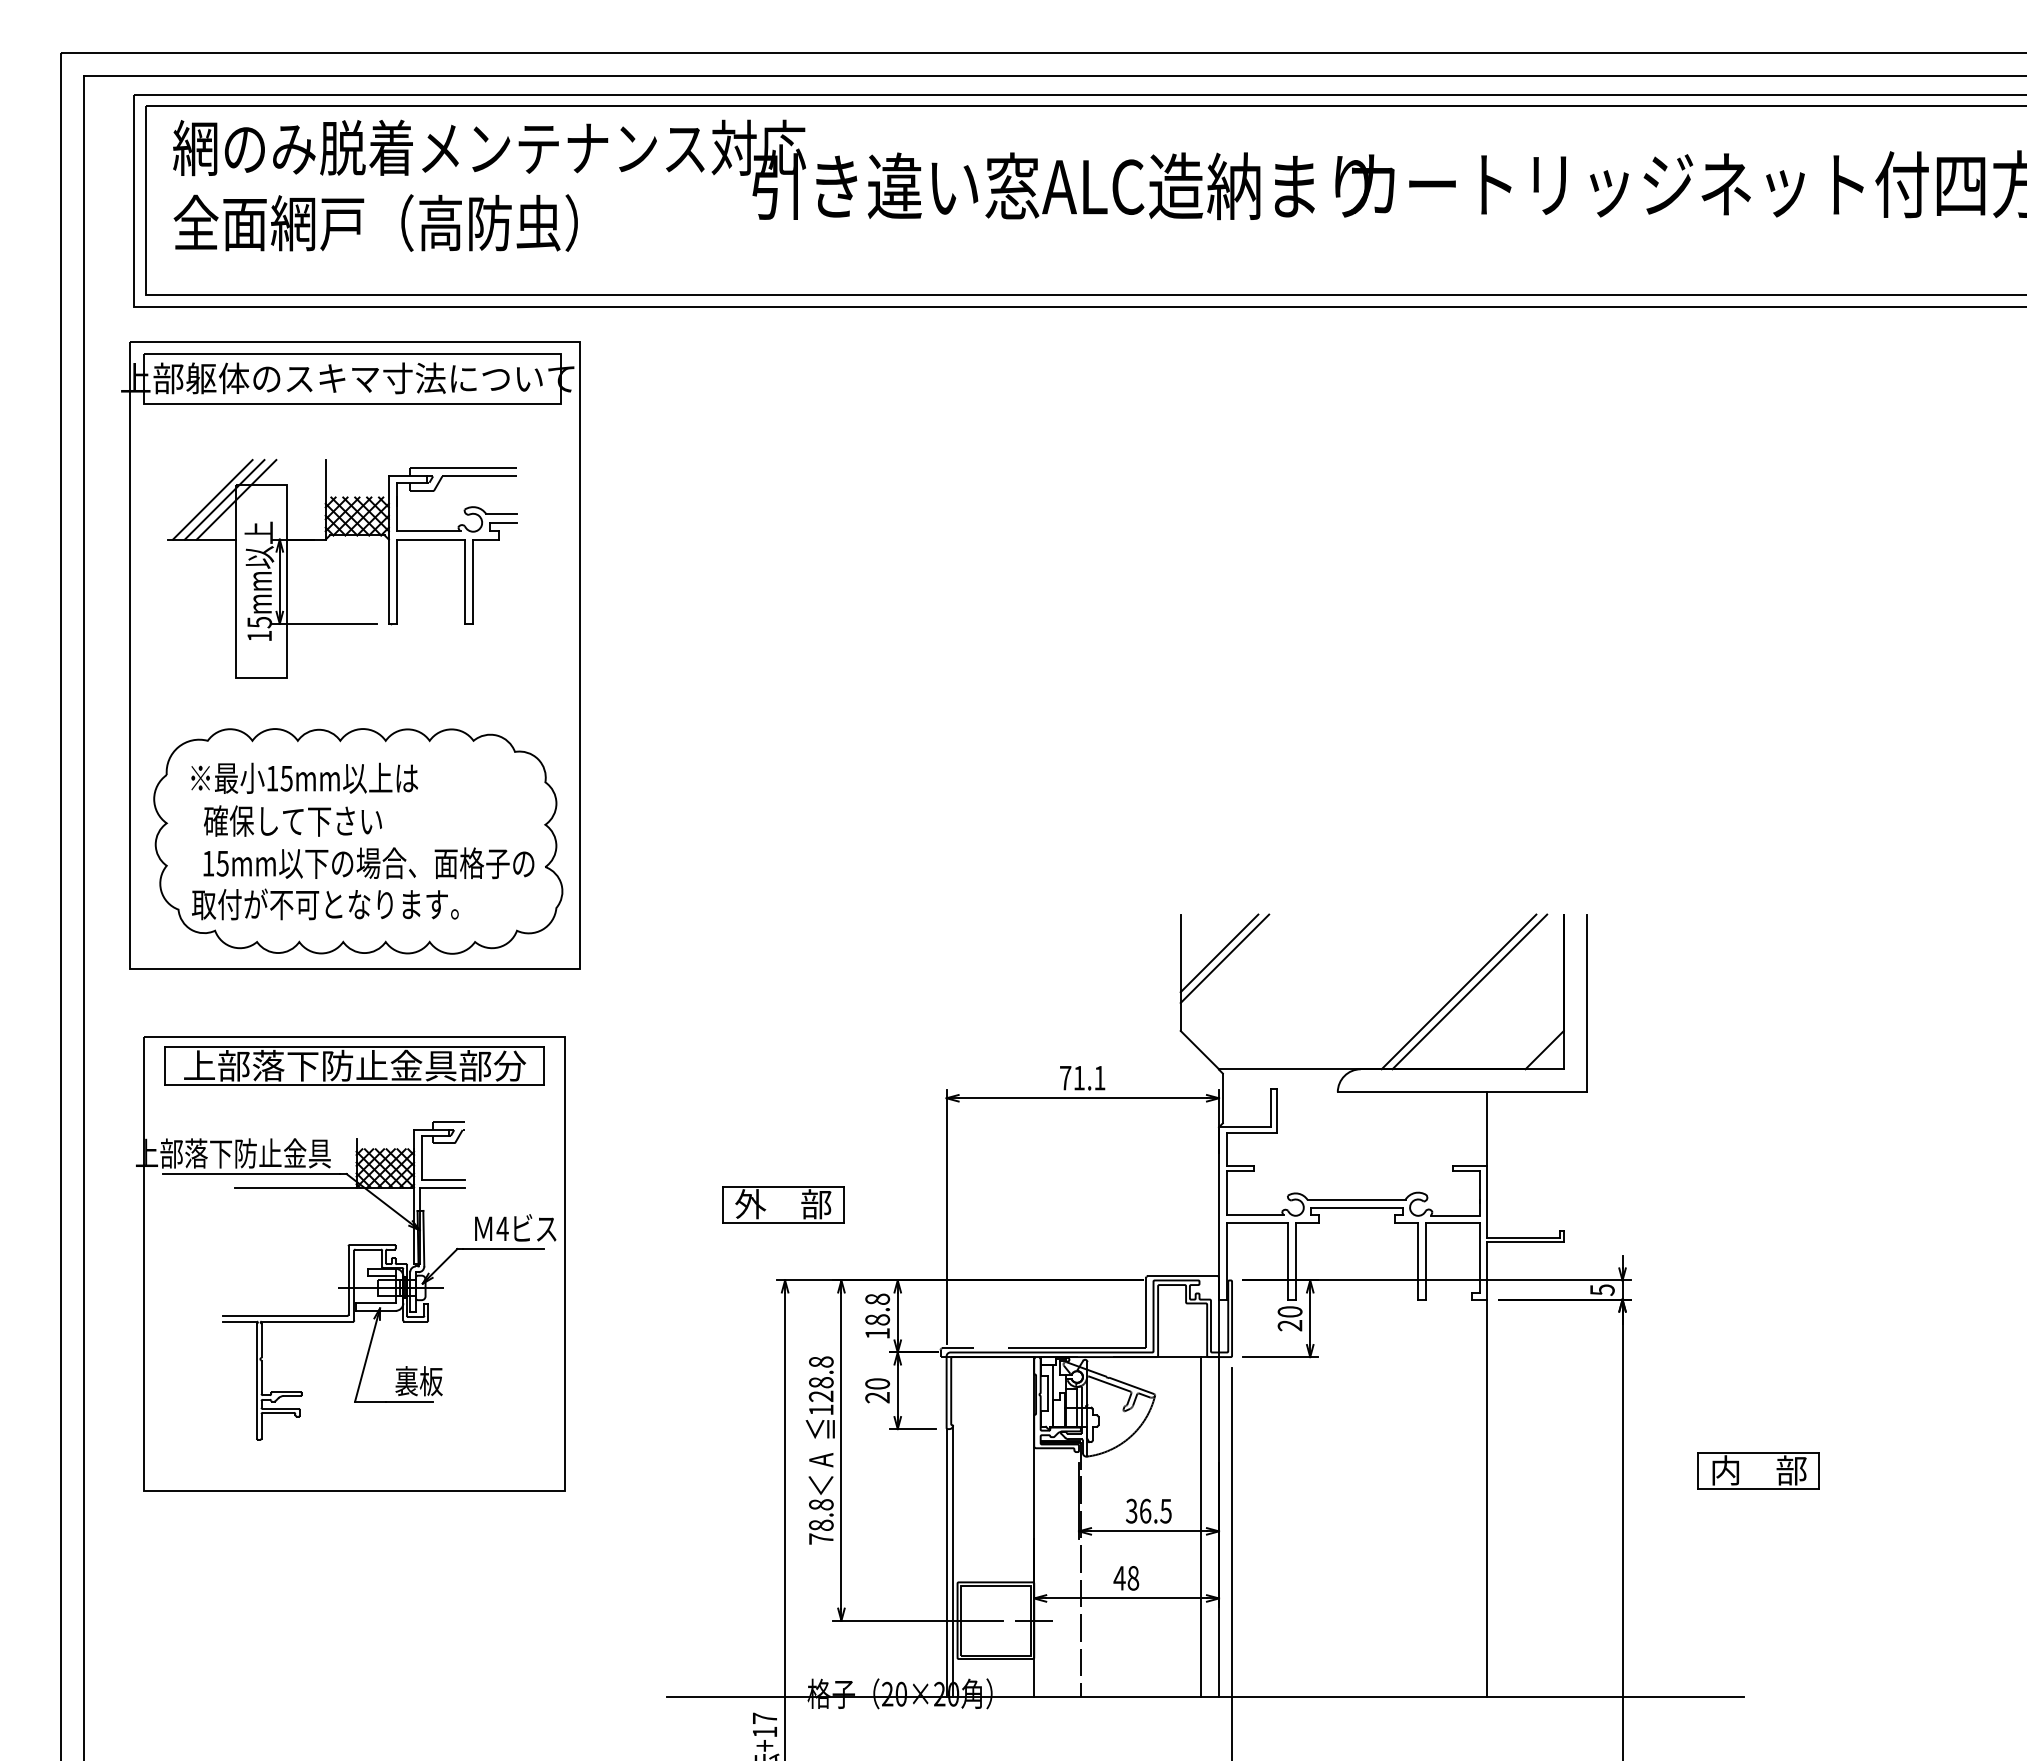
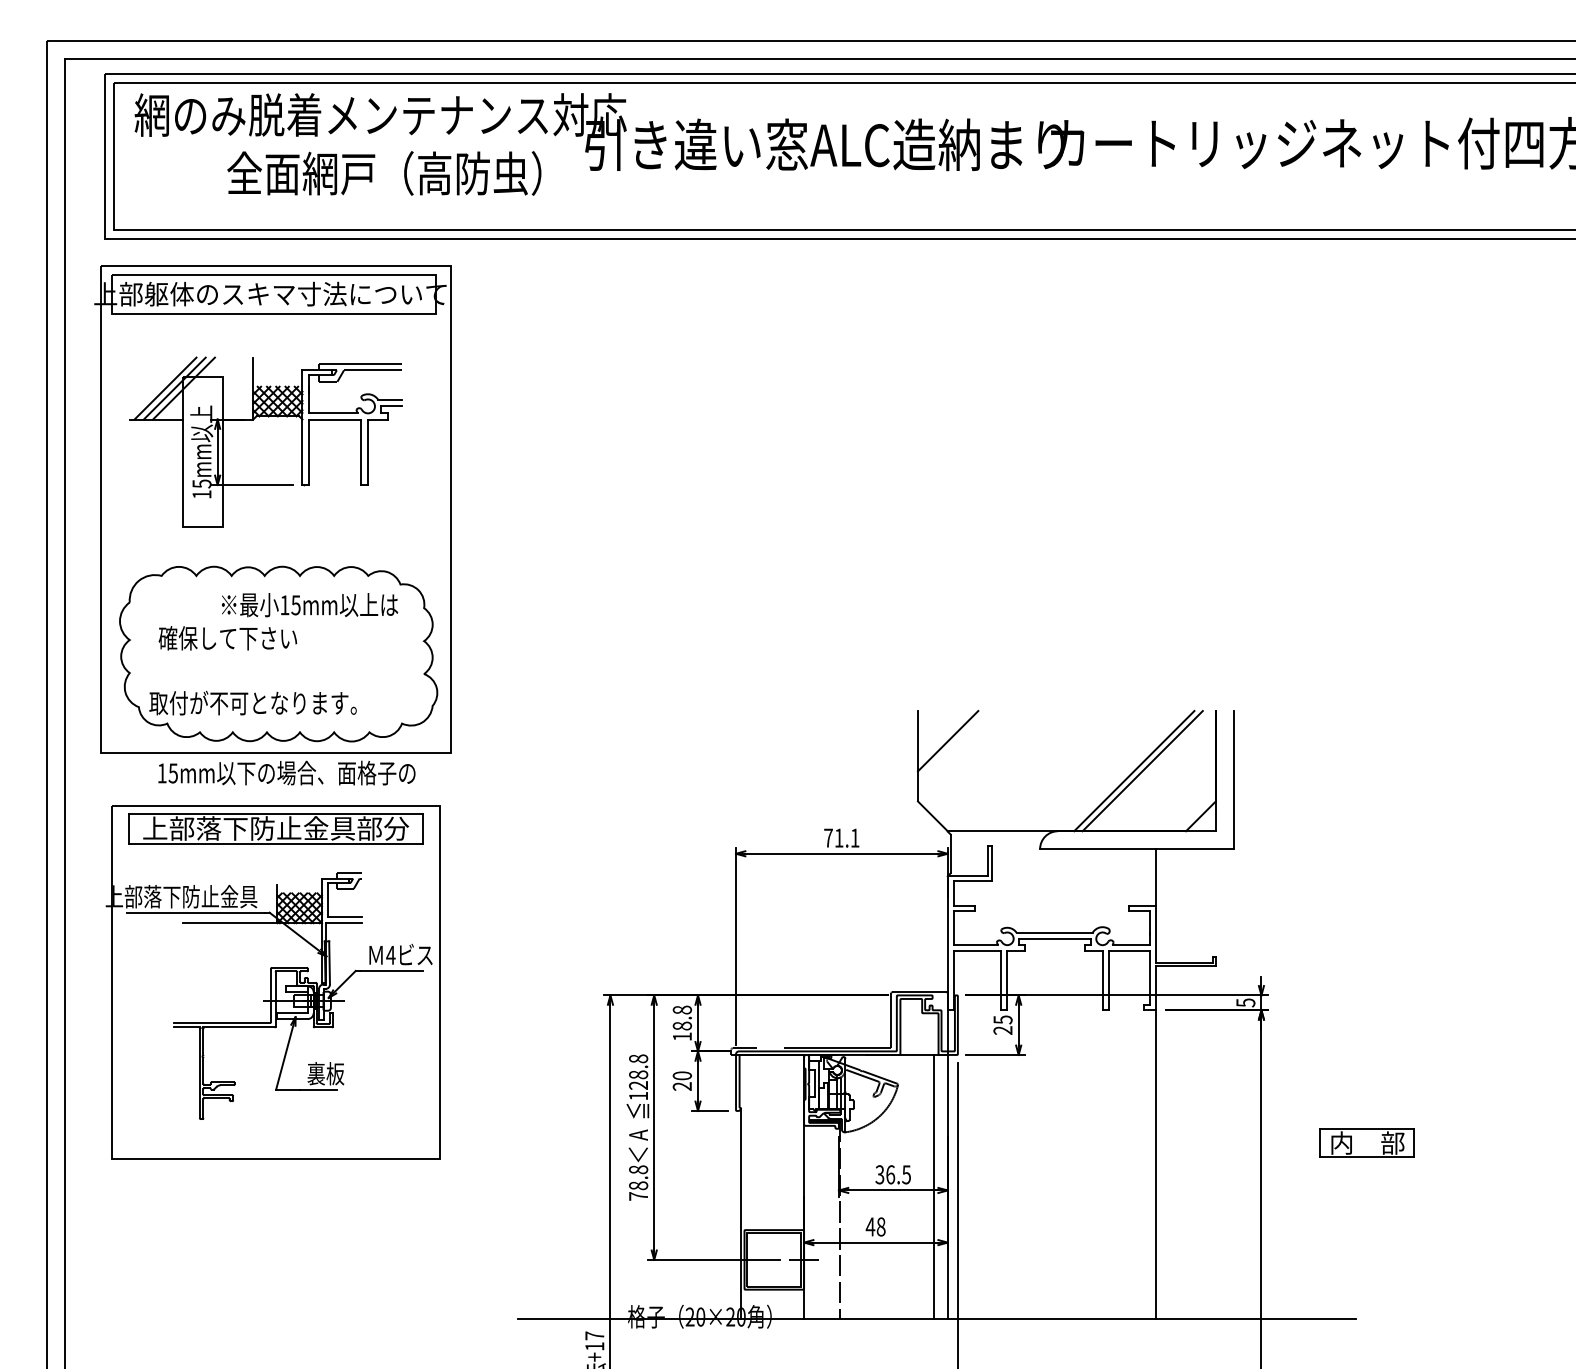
text: (376, 223) -> (384, 173), moved
text: (305, 778) -> (310, 605), moved
text: (368, 862) -> (286, 772), moved
line: (1223, 958) -> (951, 745), removed
part: (782, 1204) -> (608, 936), removed
text: (1289, 1311) -> (1002, 1019), 20 -> 25
line: (947, 1562) -> (736, 1214), removed

